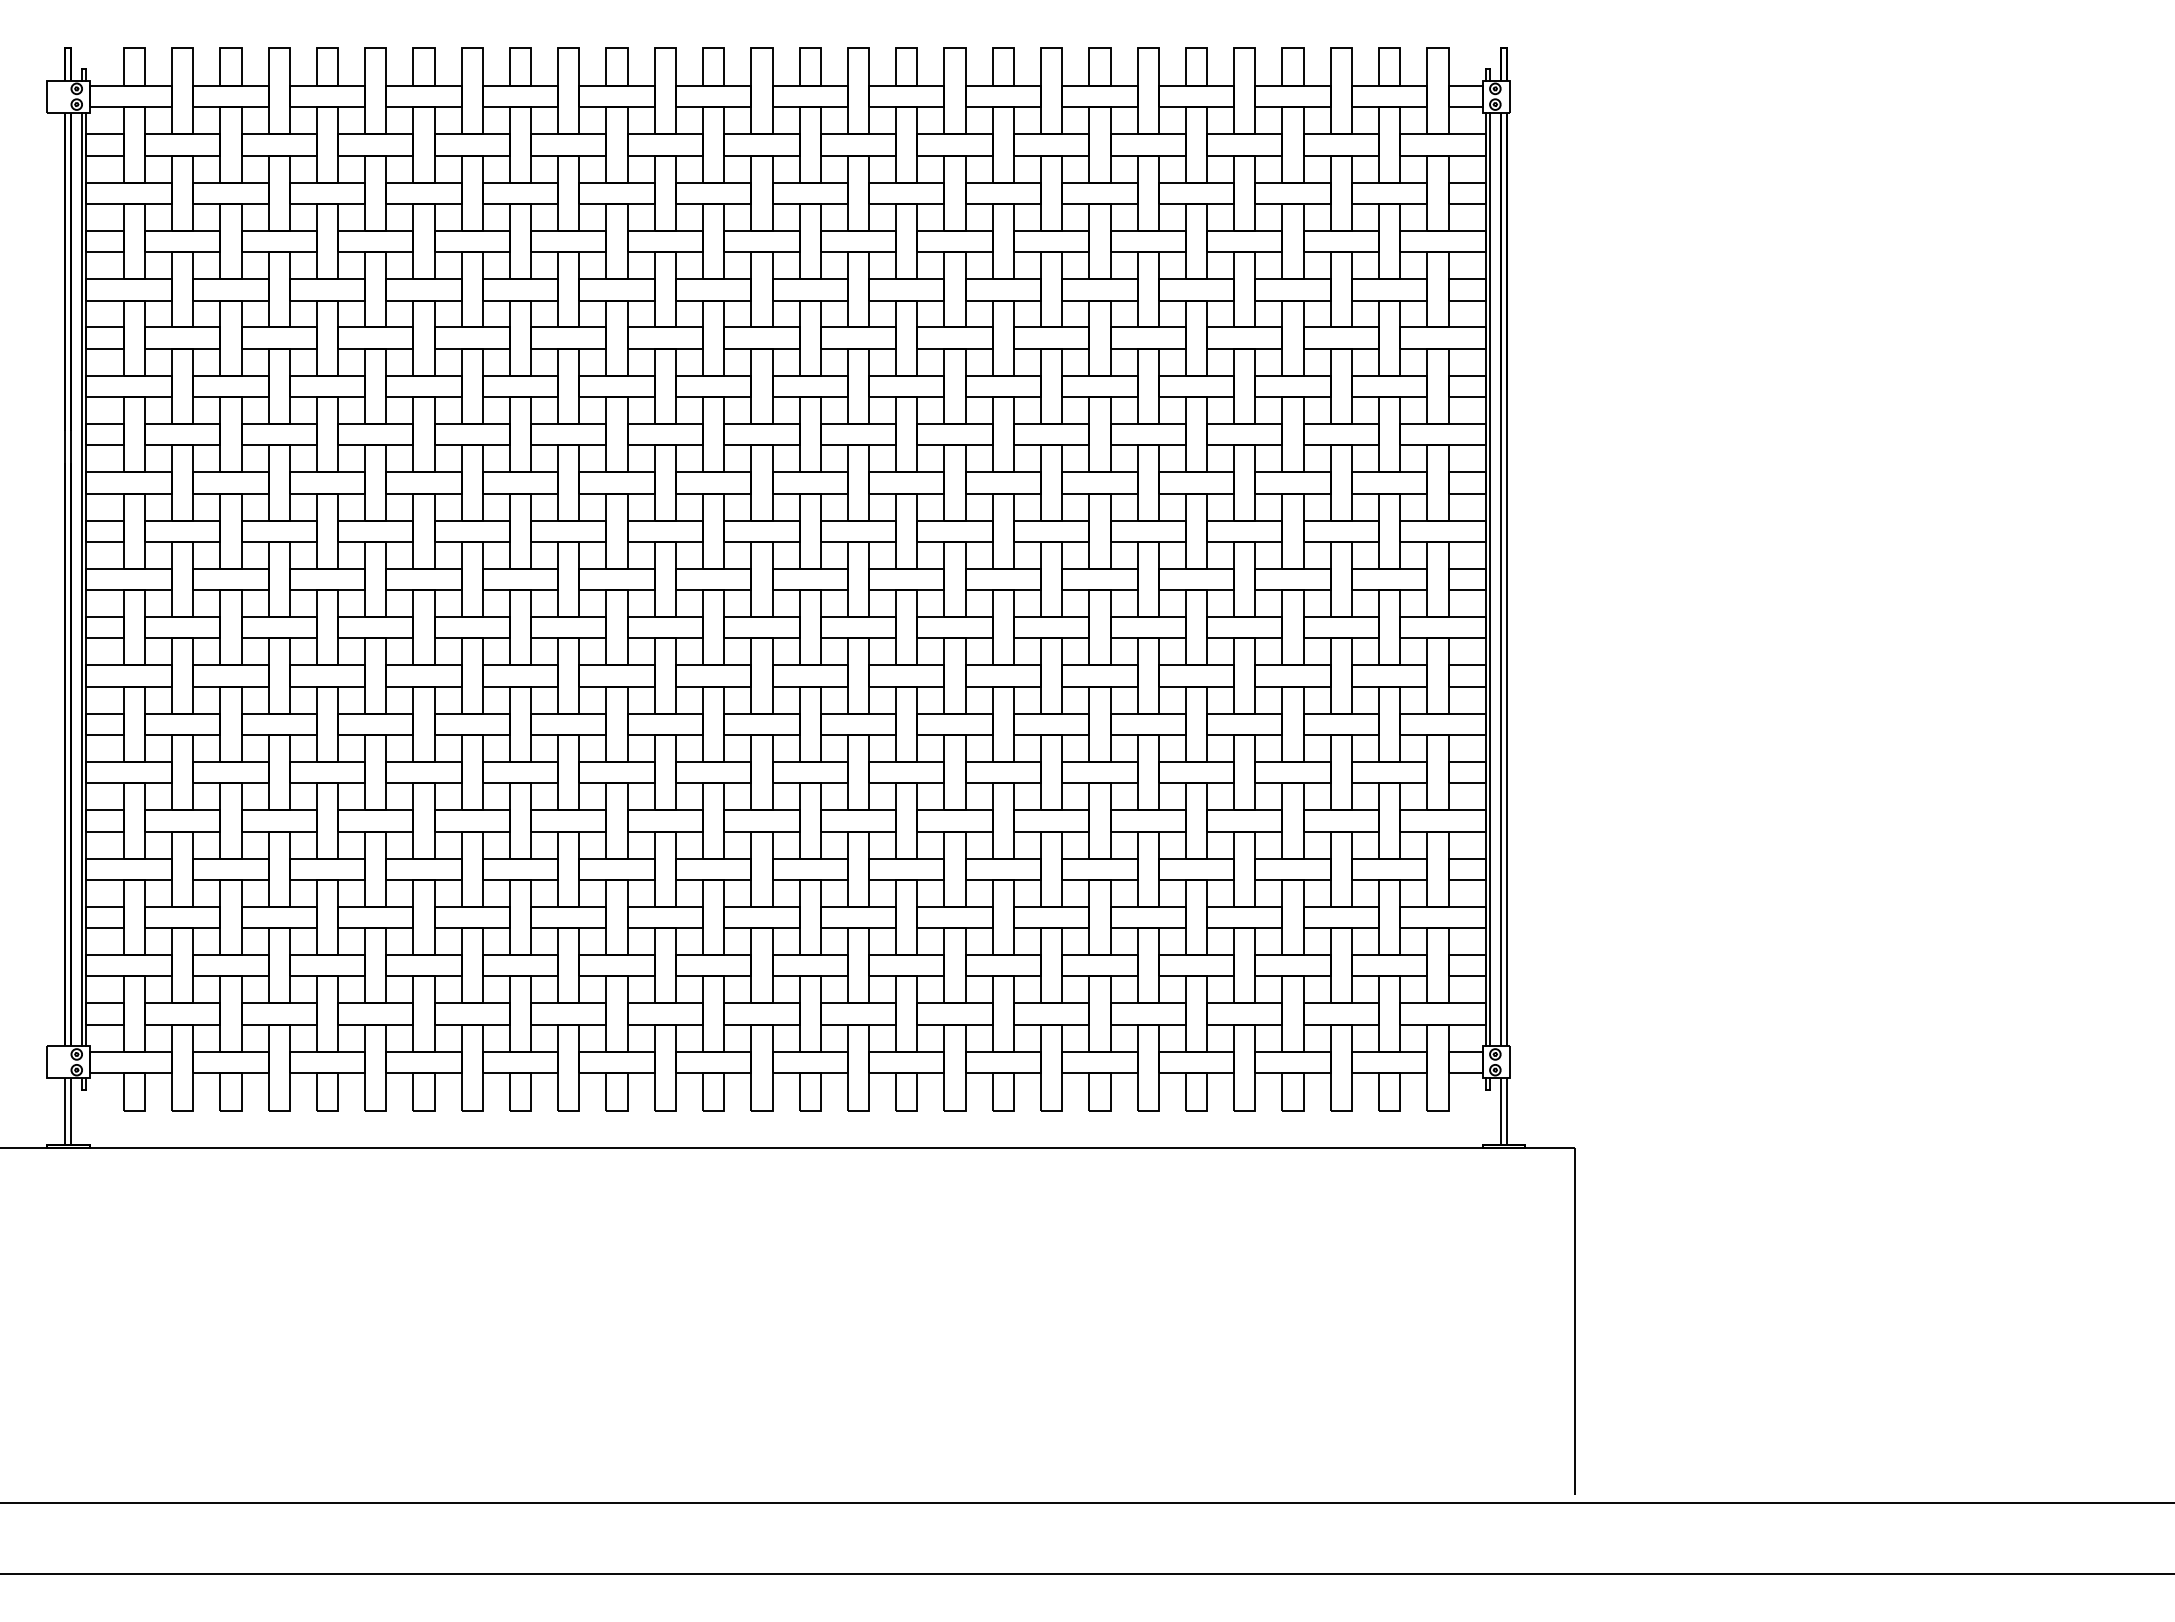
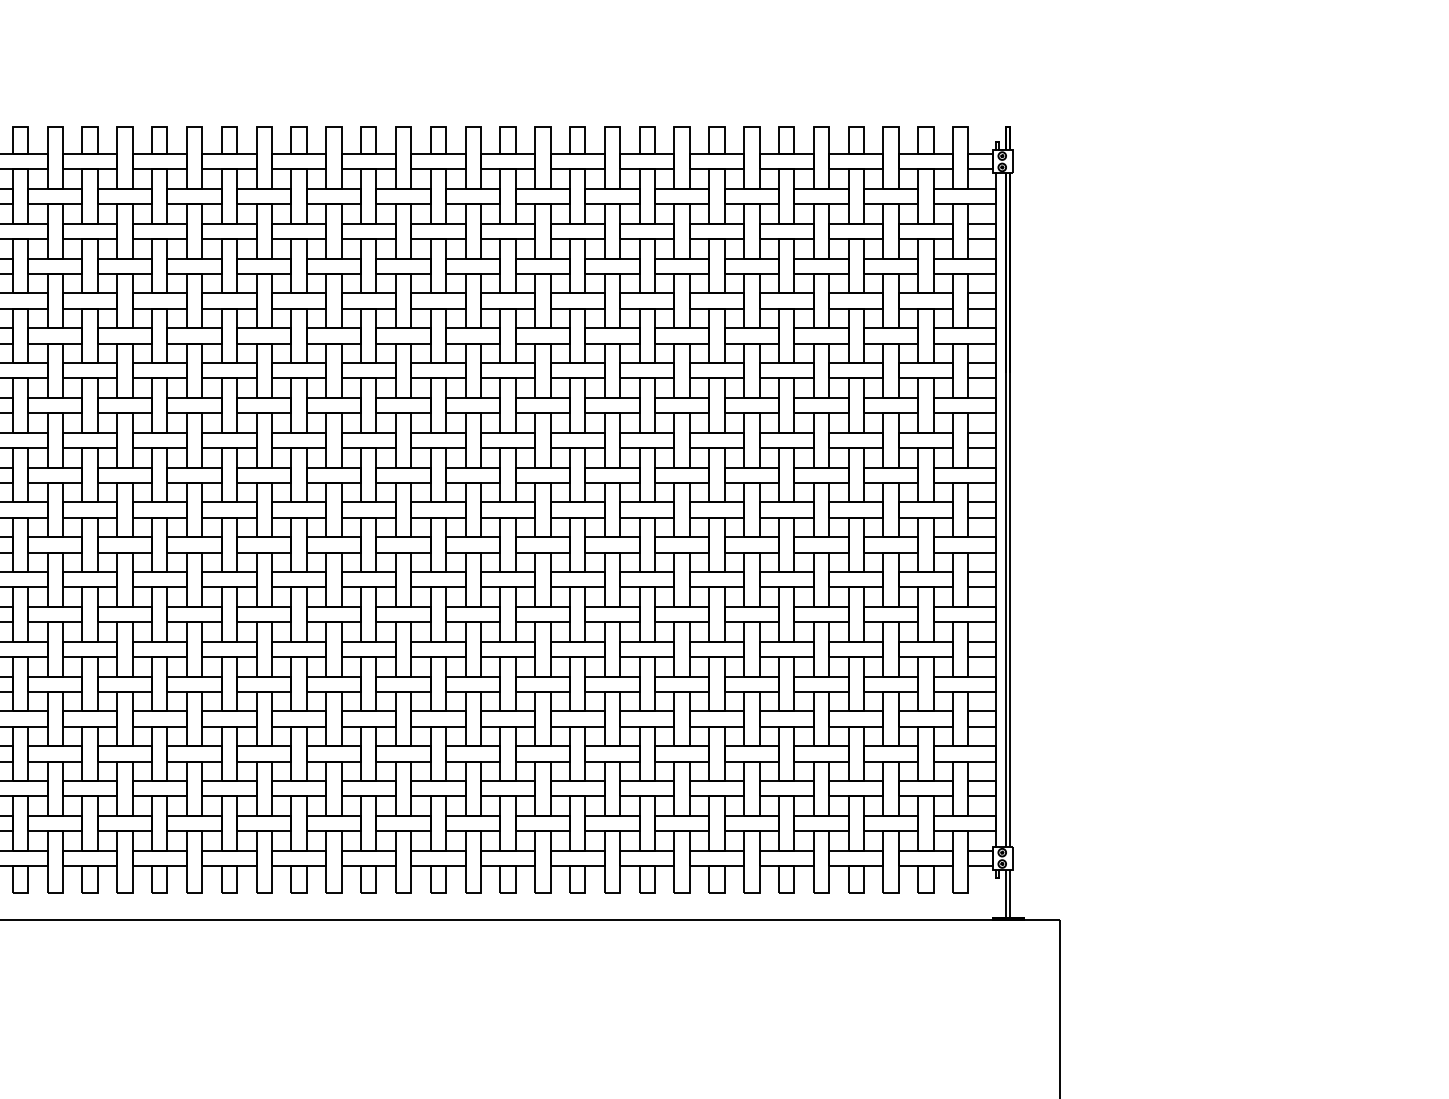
line: (1490, 579) -> (998, 510), removed

